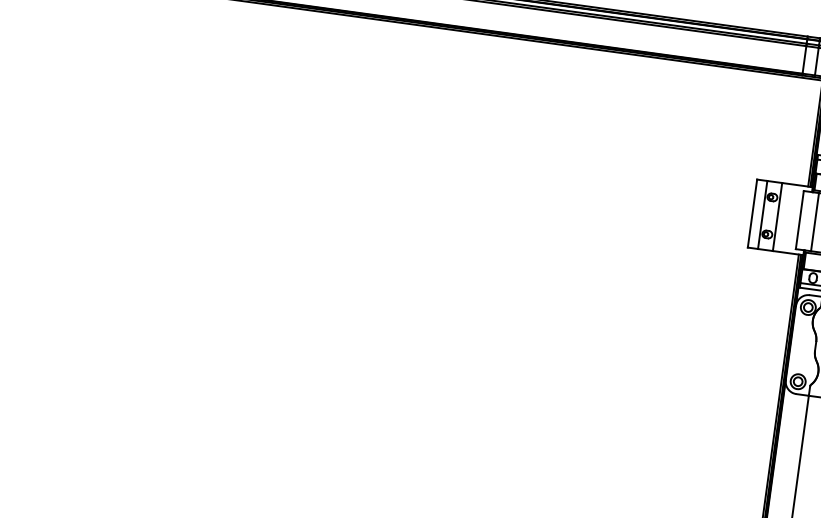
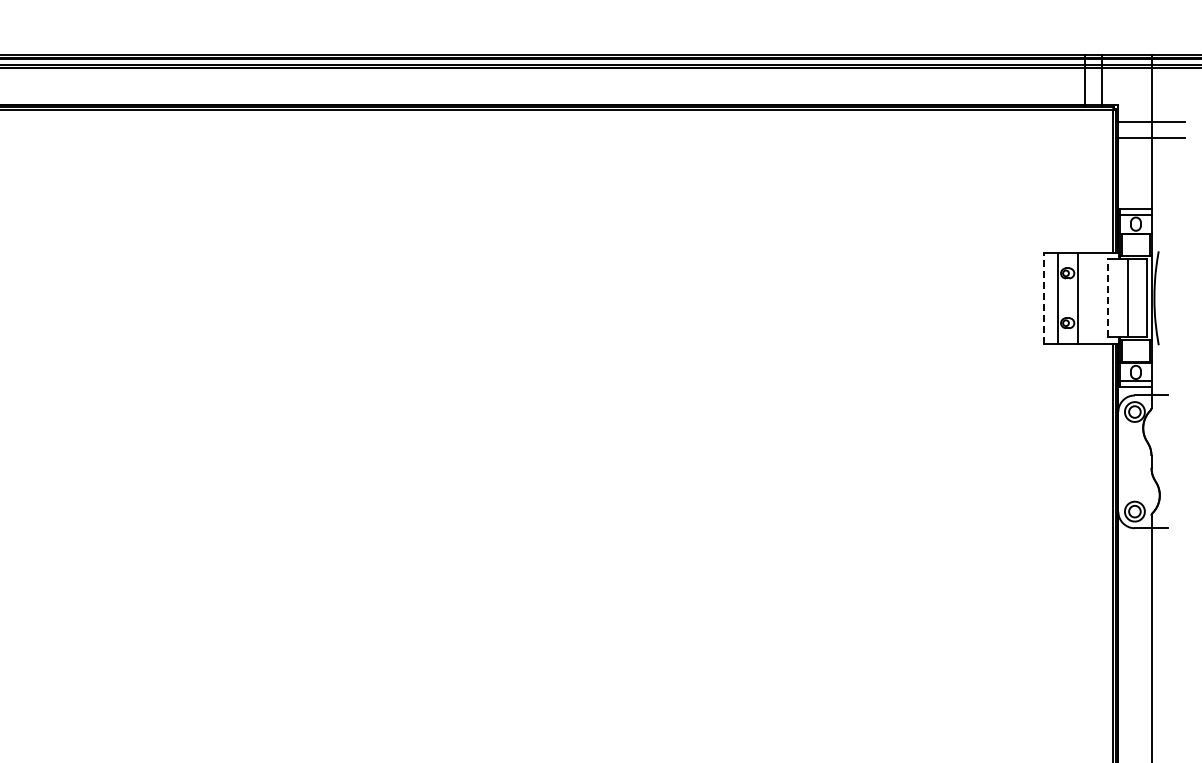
line: (752, 213) -> (1044, 298), solid -> dashed
line: (799, 219) -> (1107, 297), solid -> dashed

